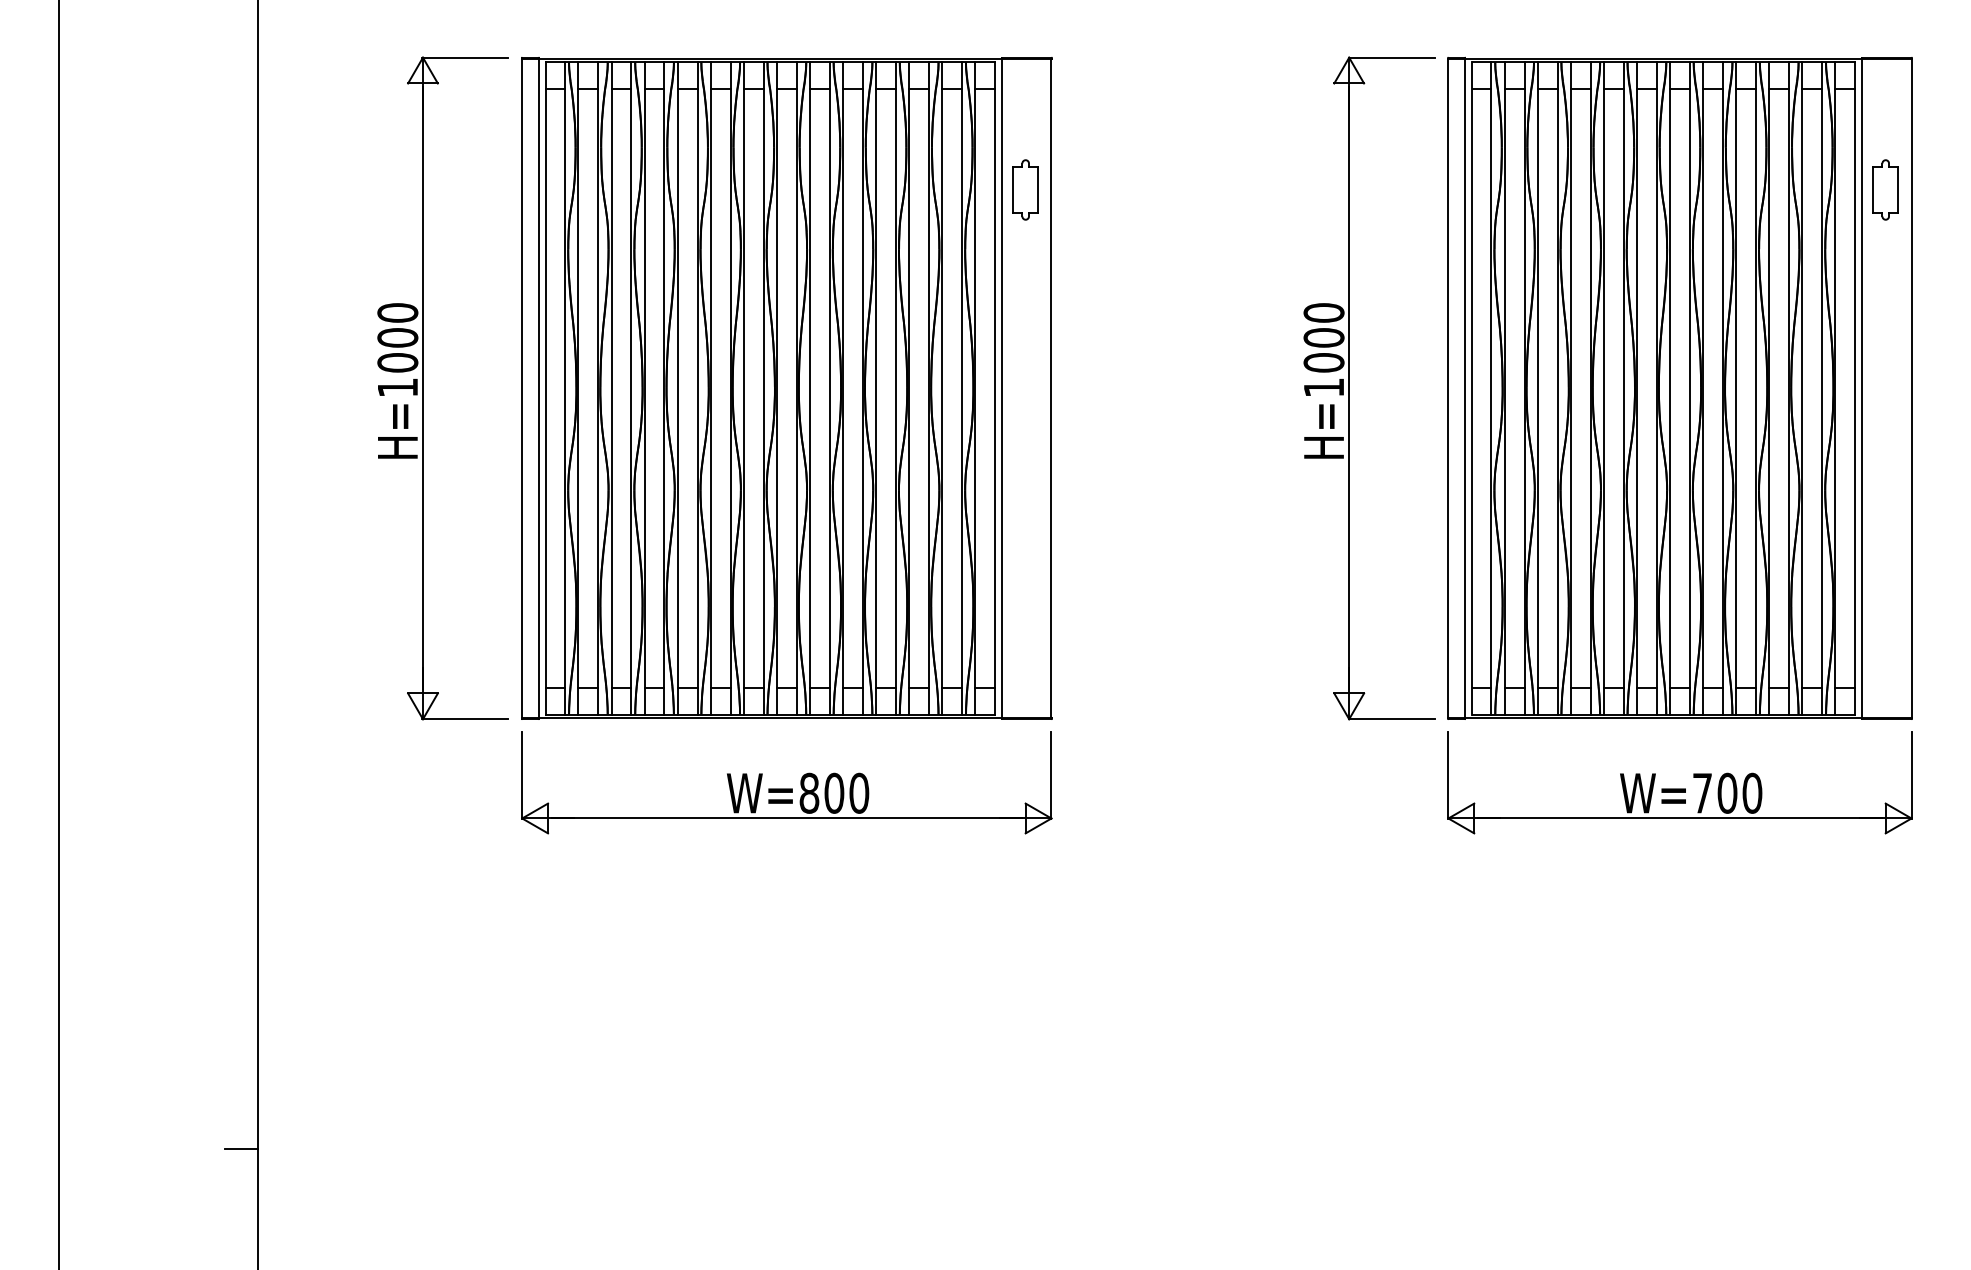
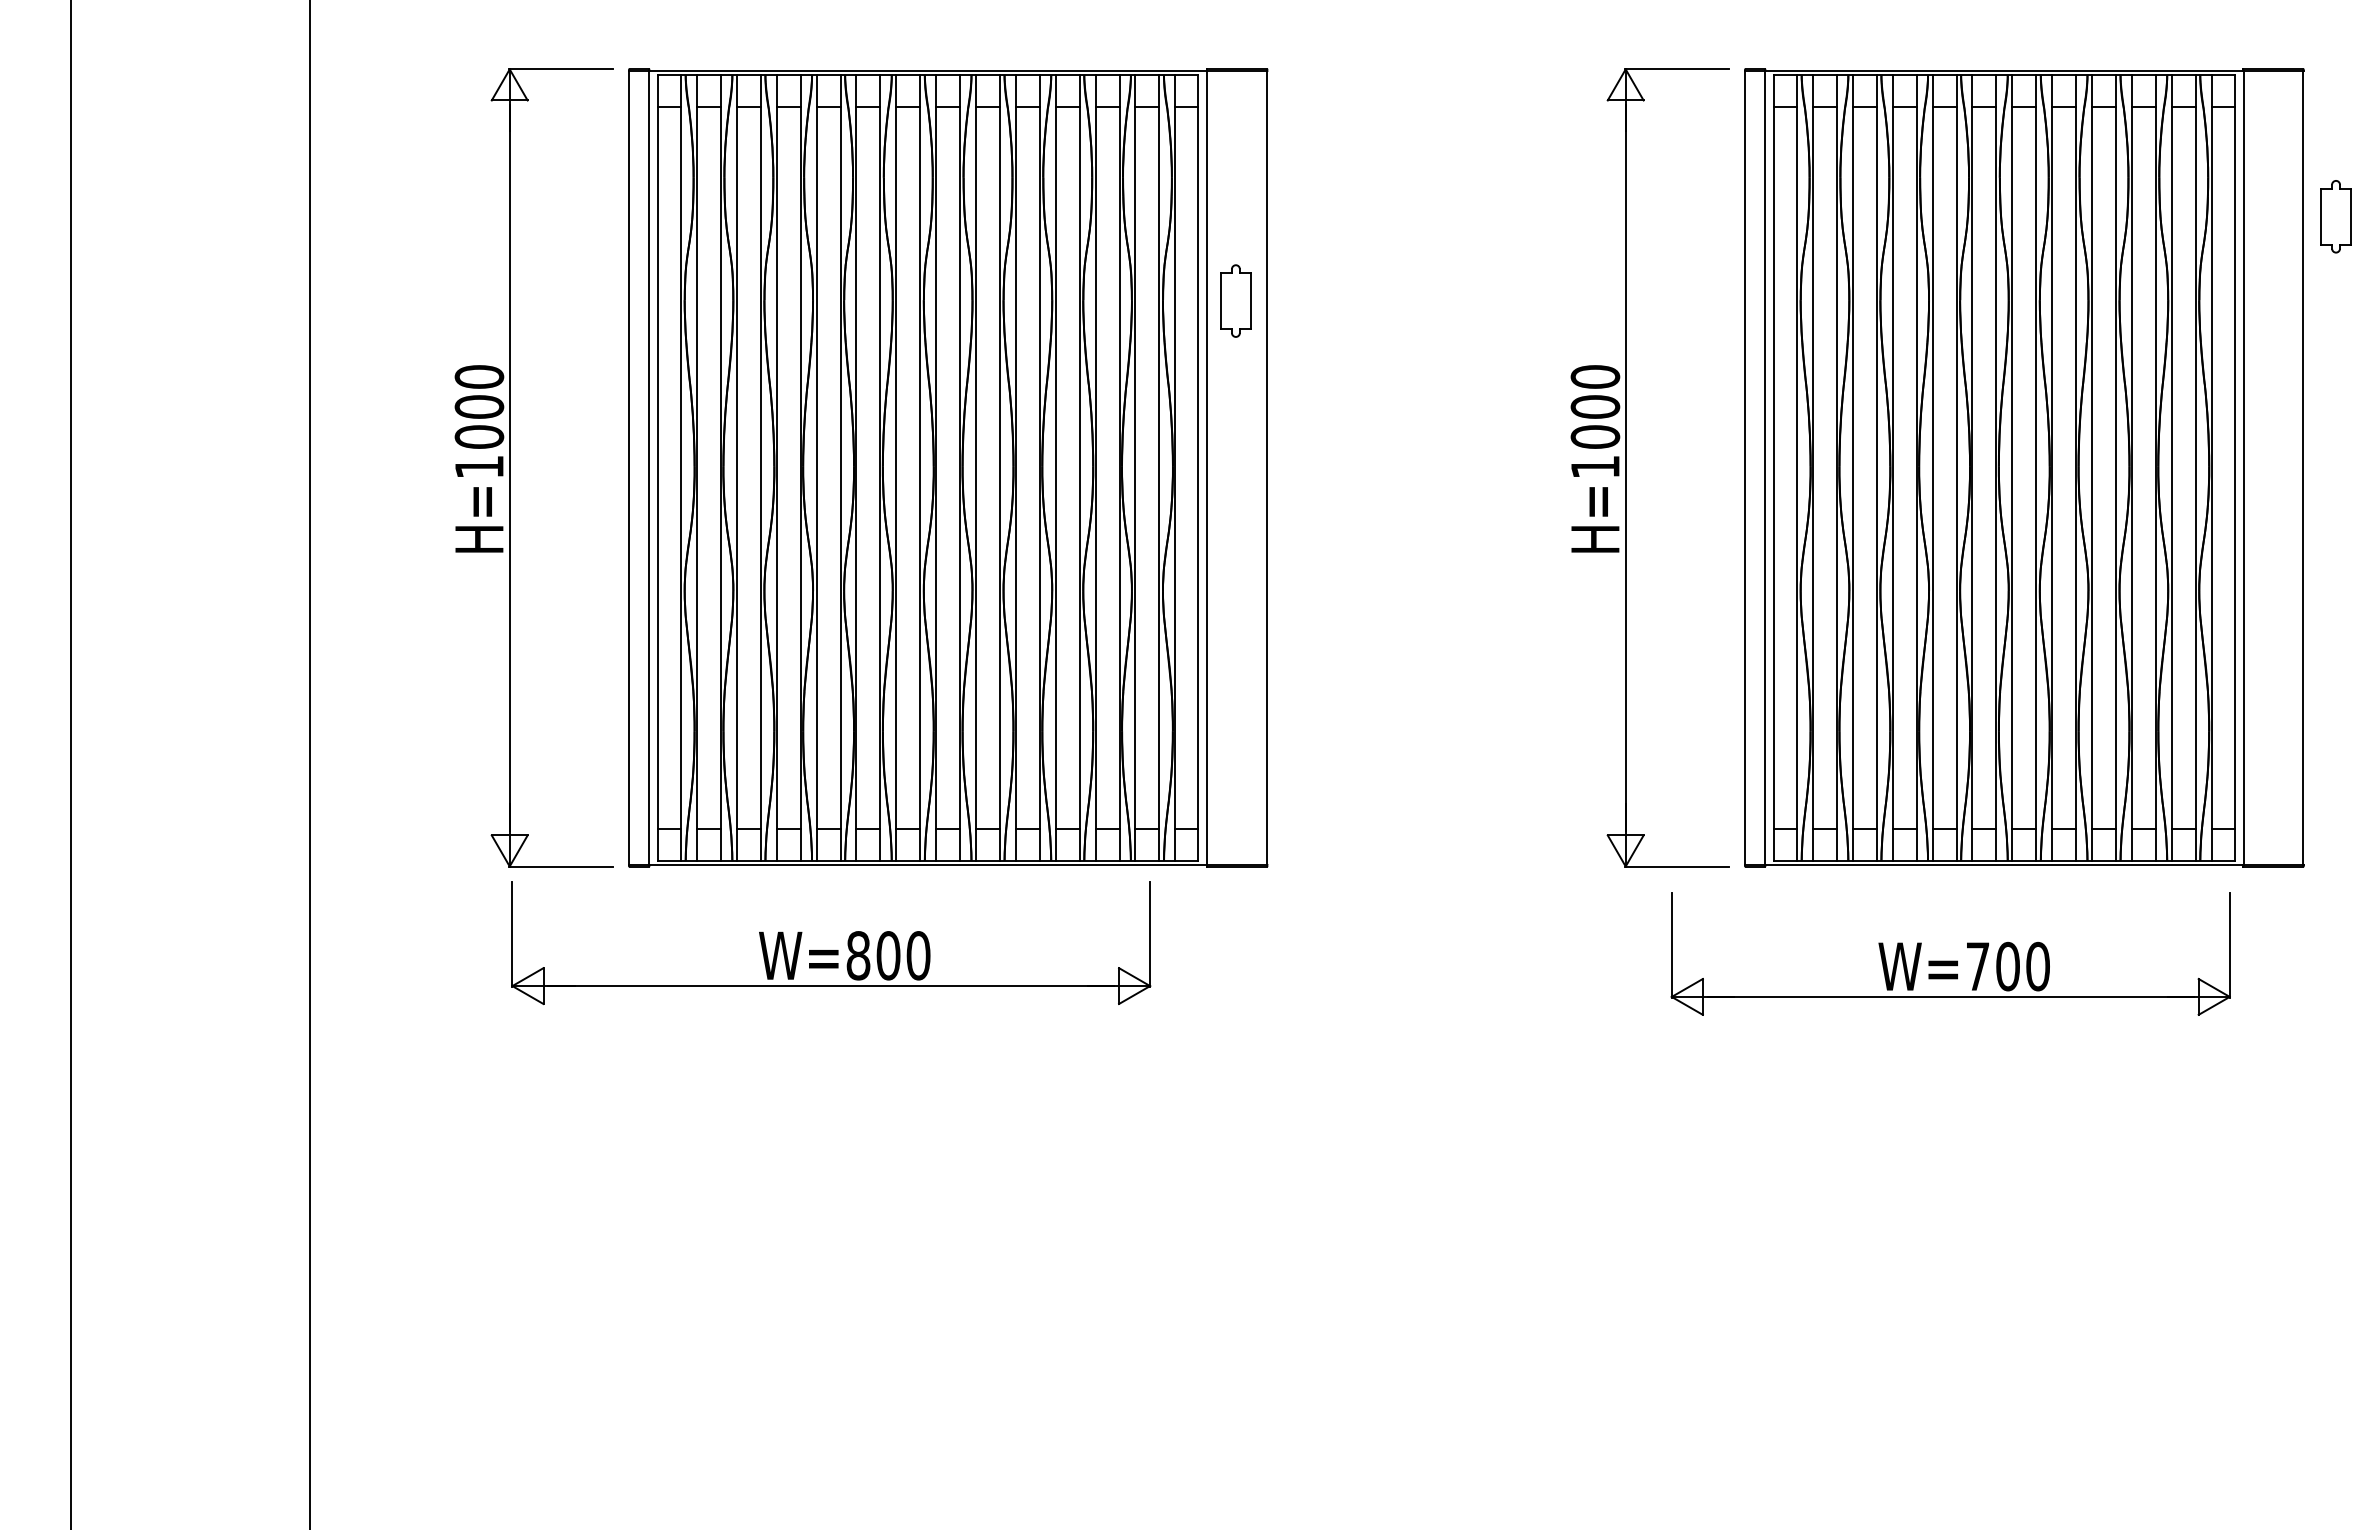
part: (1025, 189) -> (1235, 300), moved
part: (1885, 189) -> (2335, 216), moved
part: (786, 782) -> (830, 942), moved
part: (1679, 782) -> (1950, 953), moved
line: (240, 1149) -> (289, 1384), removed

